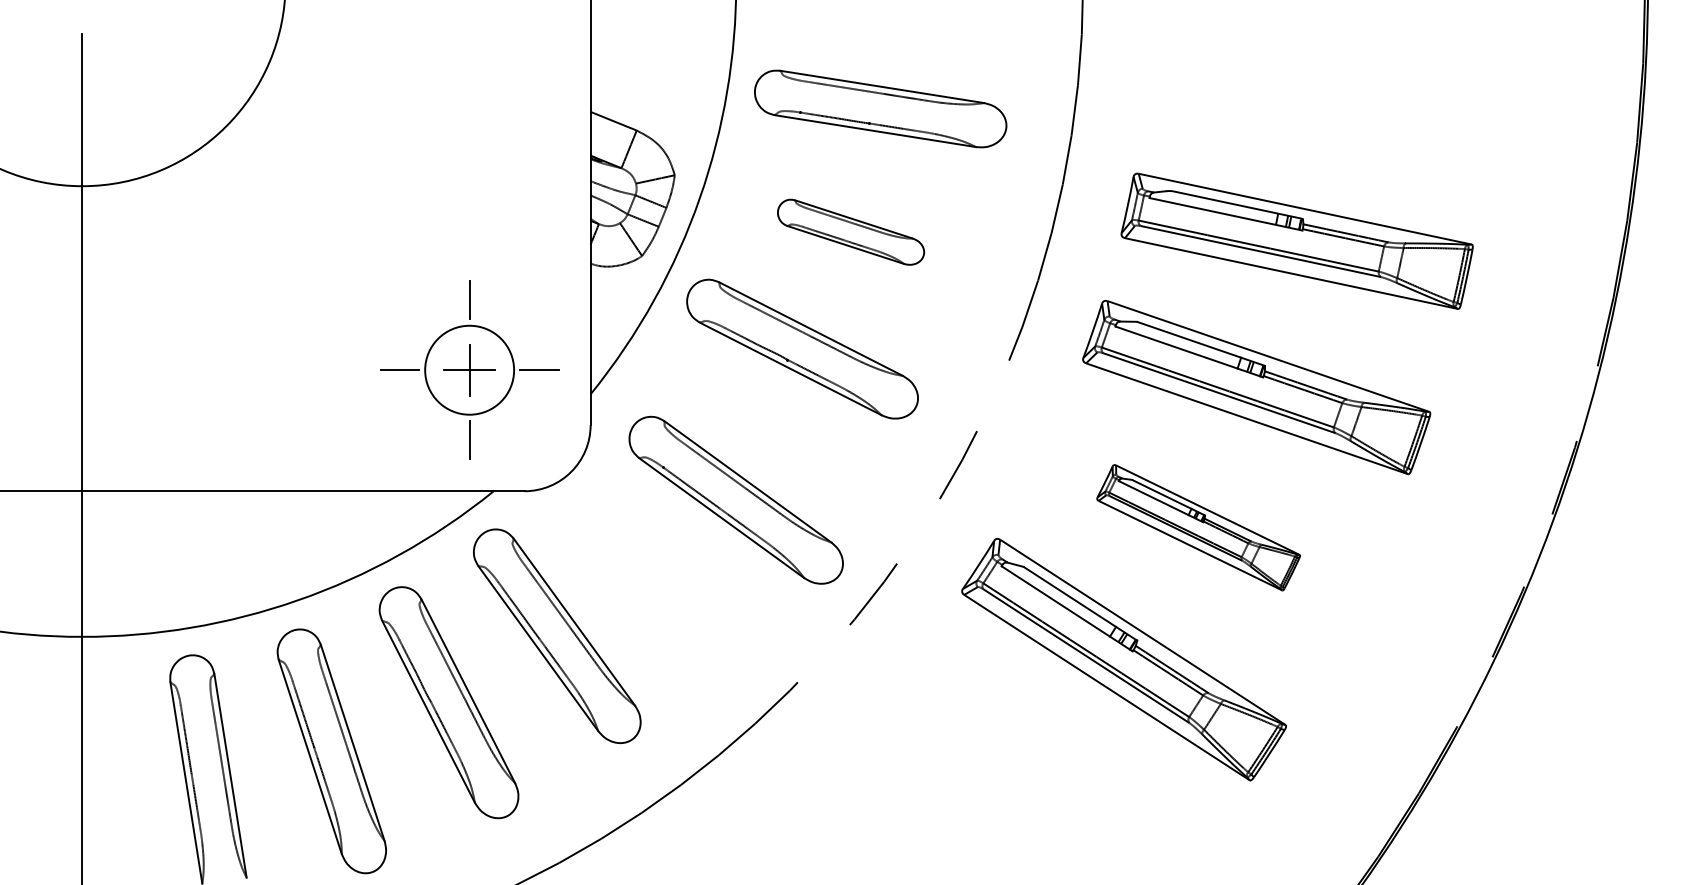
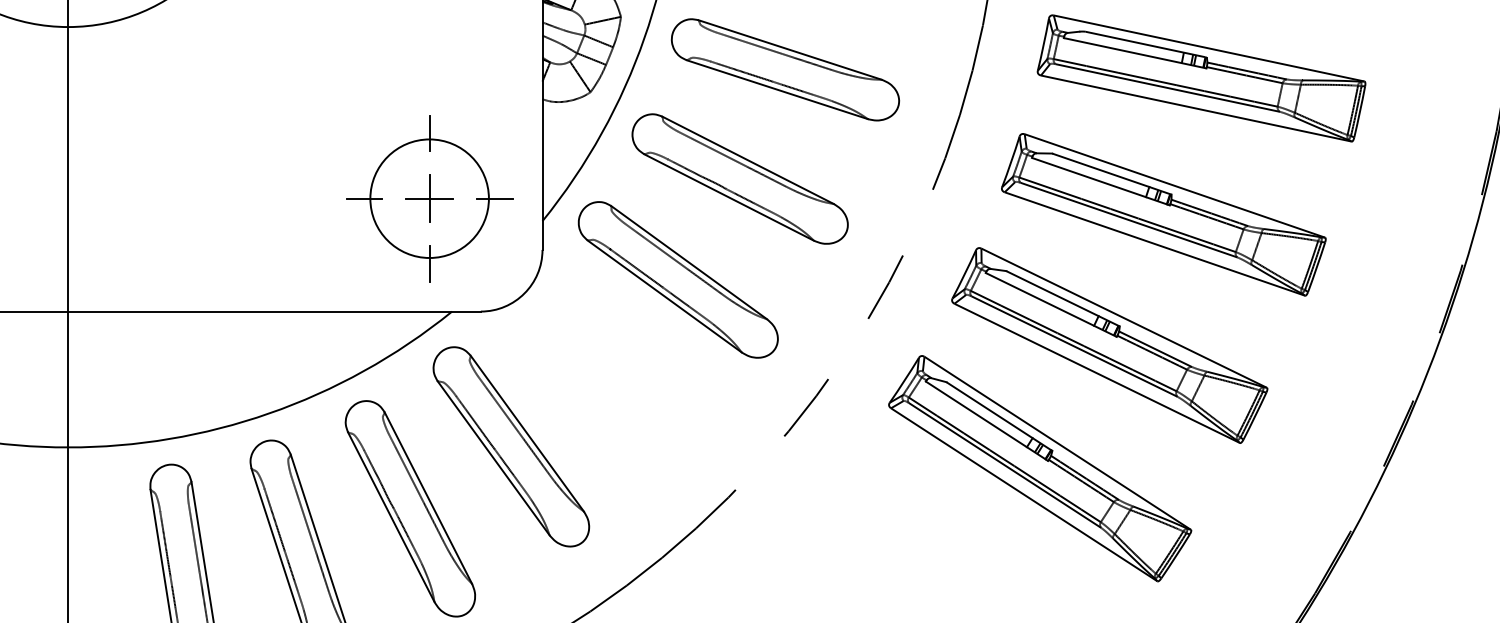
part: (850, 232) -> (784, 70), size x1.67
circle: (469, 369) -> (429, 198), size x1.43
part: (735, 499) -> (677, 279), moved
part: (1198, 527) -> (1109, 345), size x1.67

